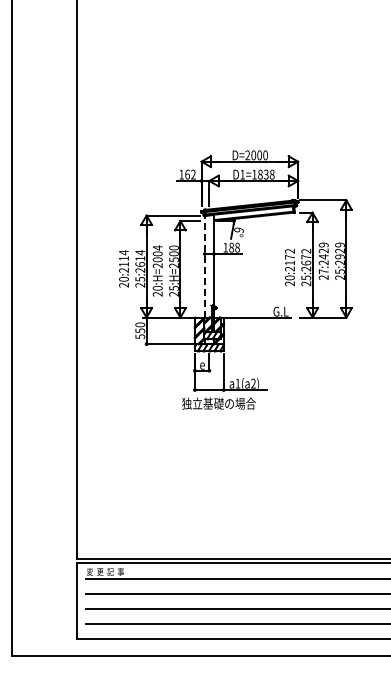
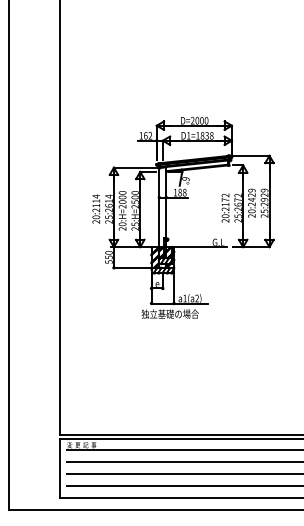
text: (157, 247) -> (122, 192), 20:H=2004 -> 20:H=2000
line: (204, 266) -> (159, 207), dashed -> solid
text: (323, 271) -> (251, 211), 27:2429 -> 20:2429

